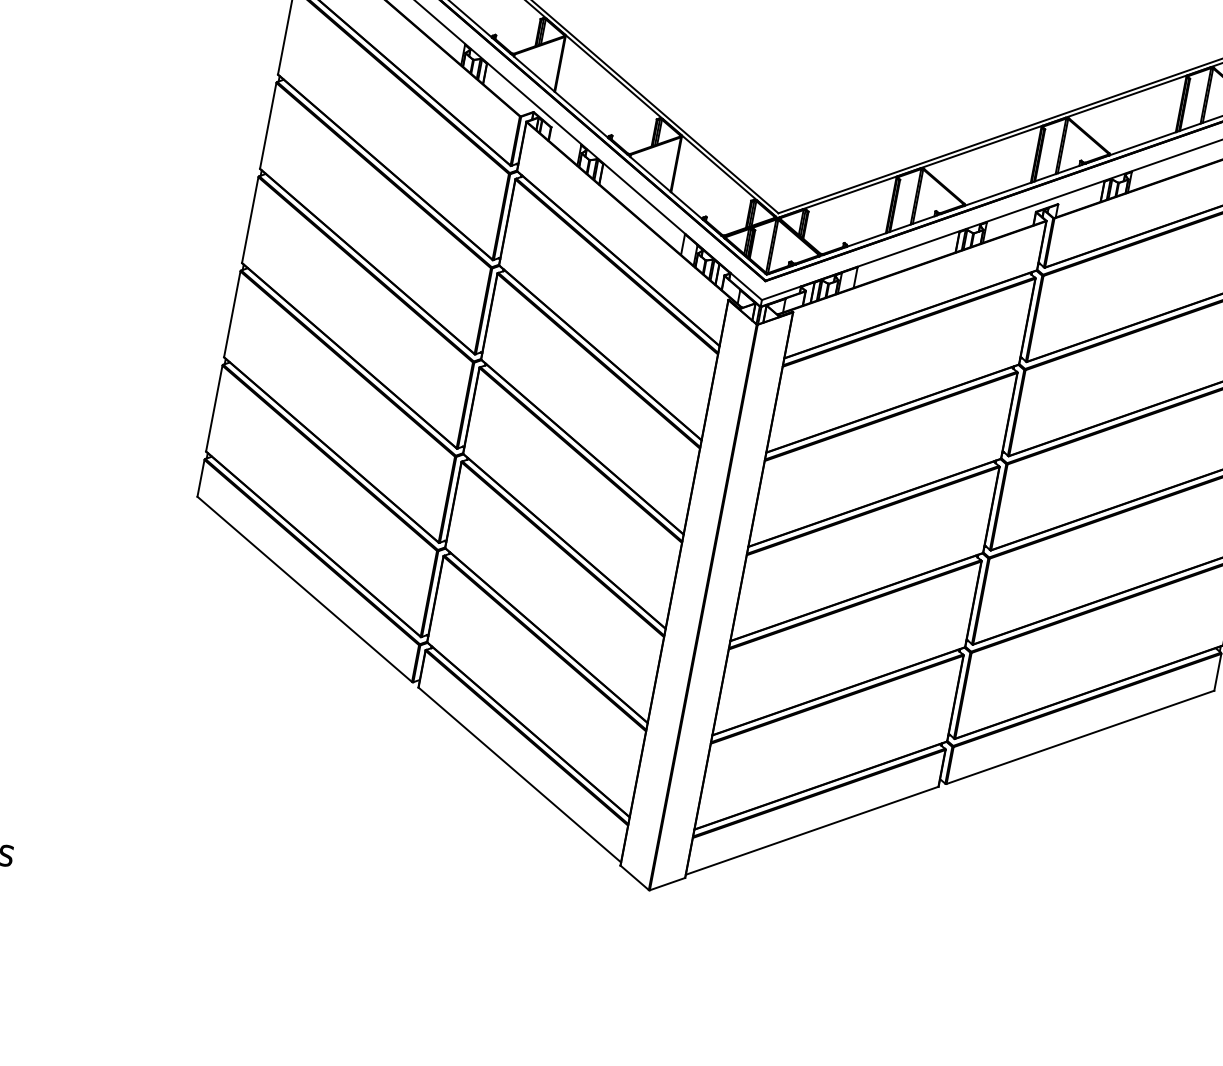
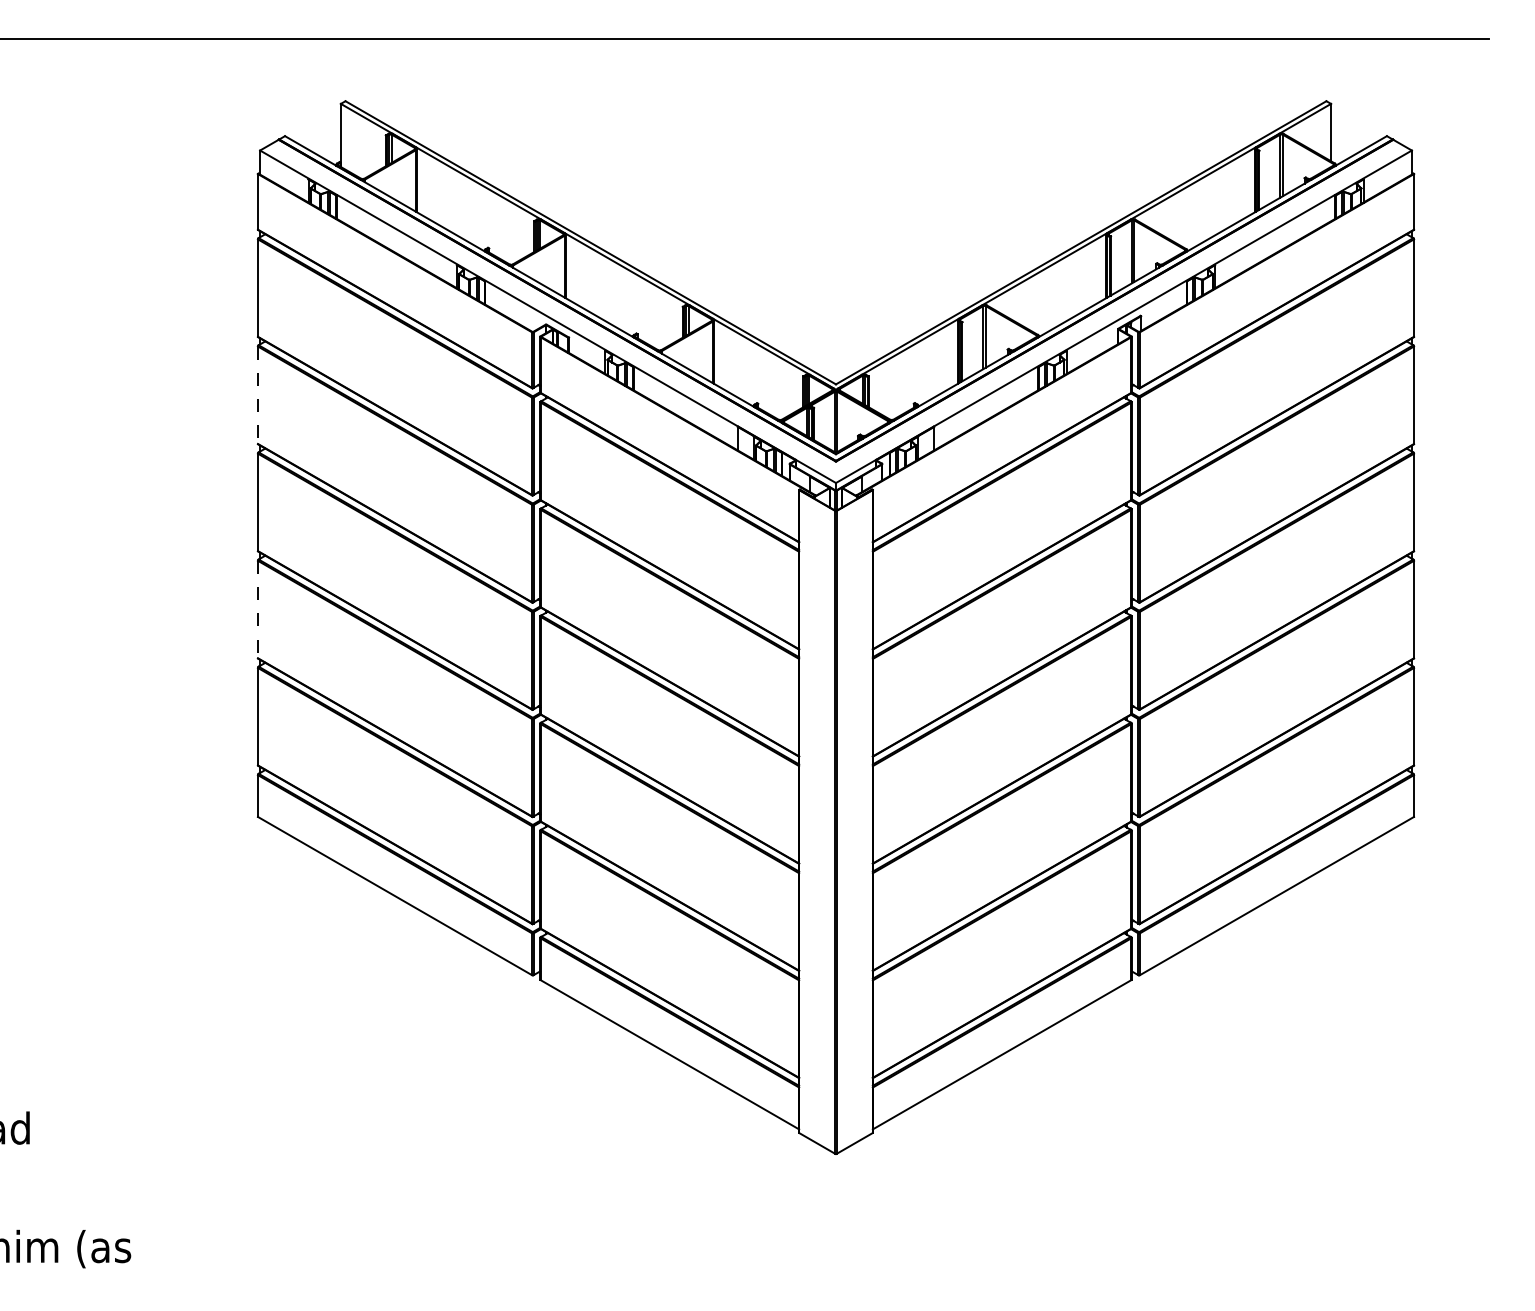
line: (267, 126) -> (257, 395), solid -> dashed
line: (231, 314) -> (257, 609), solid -> dashed

